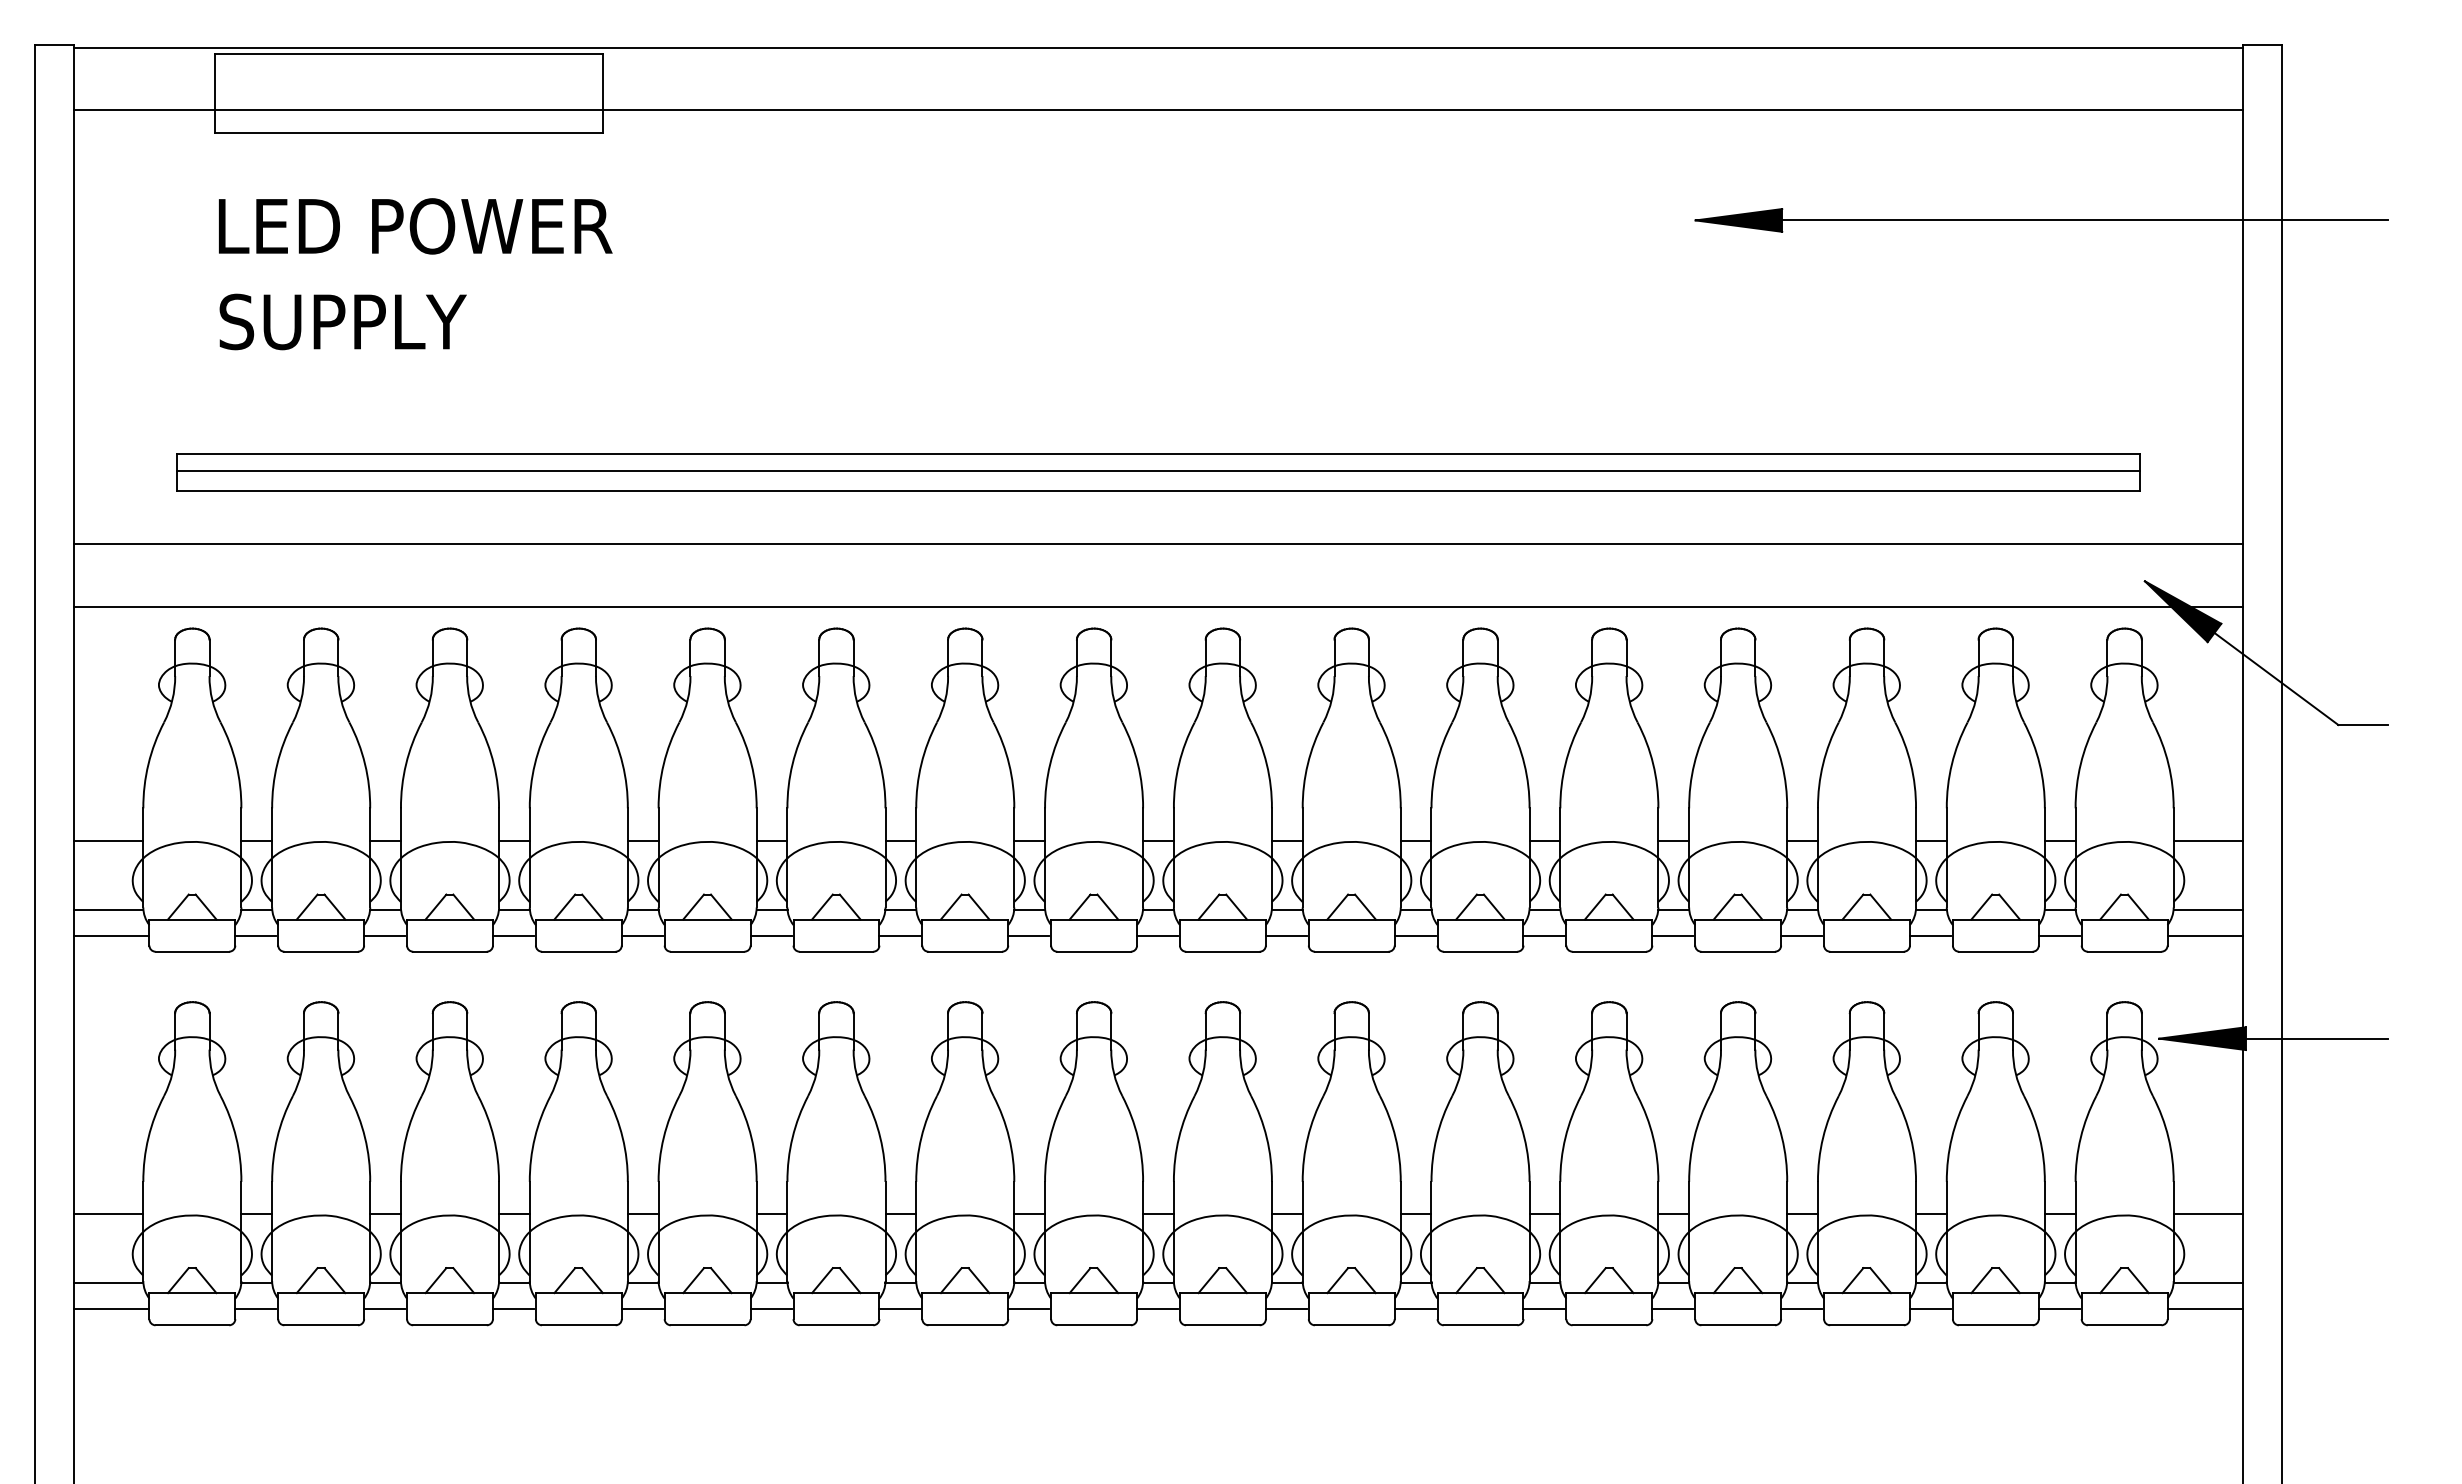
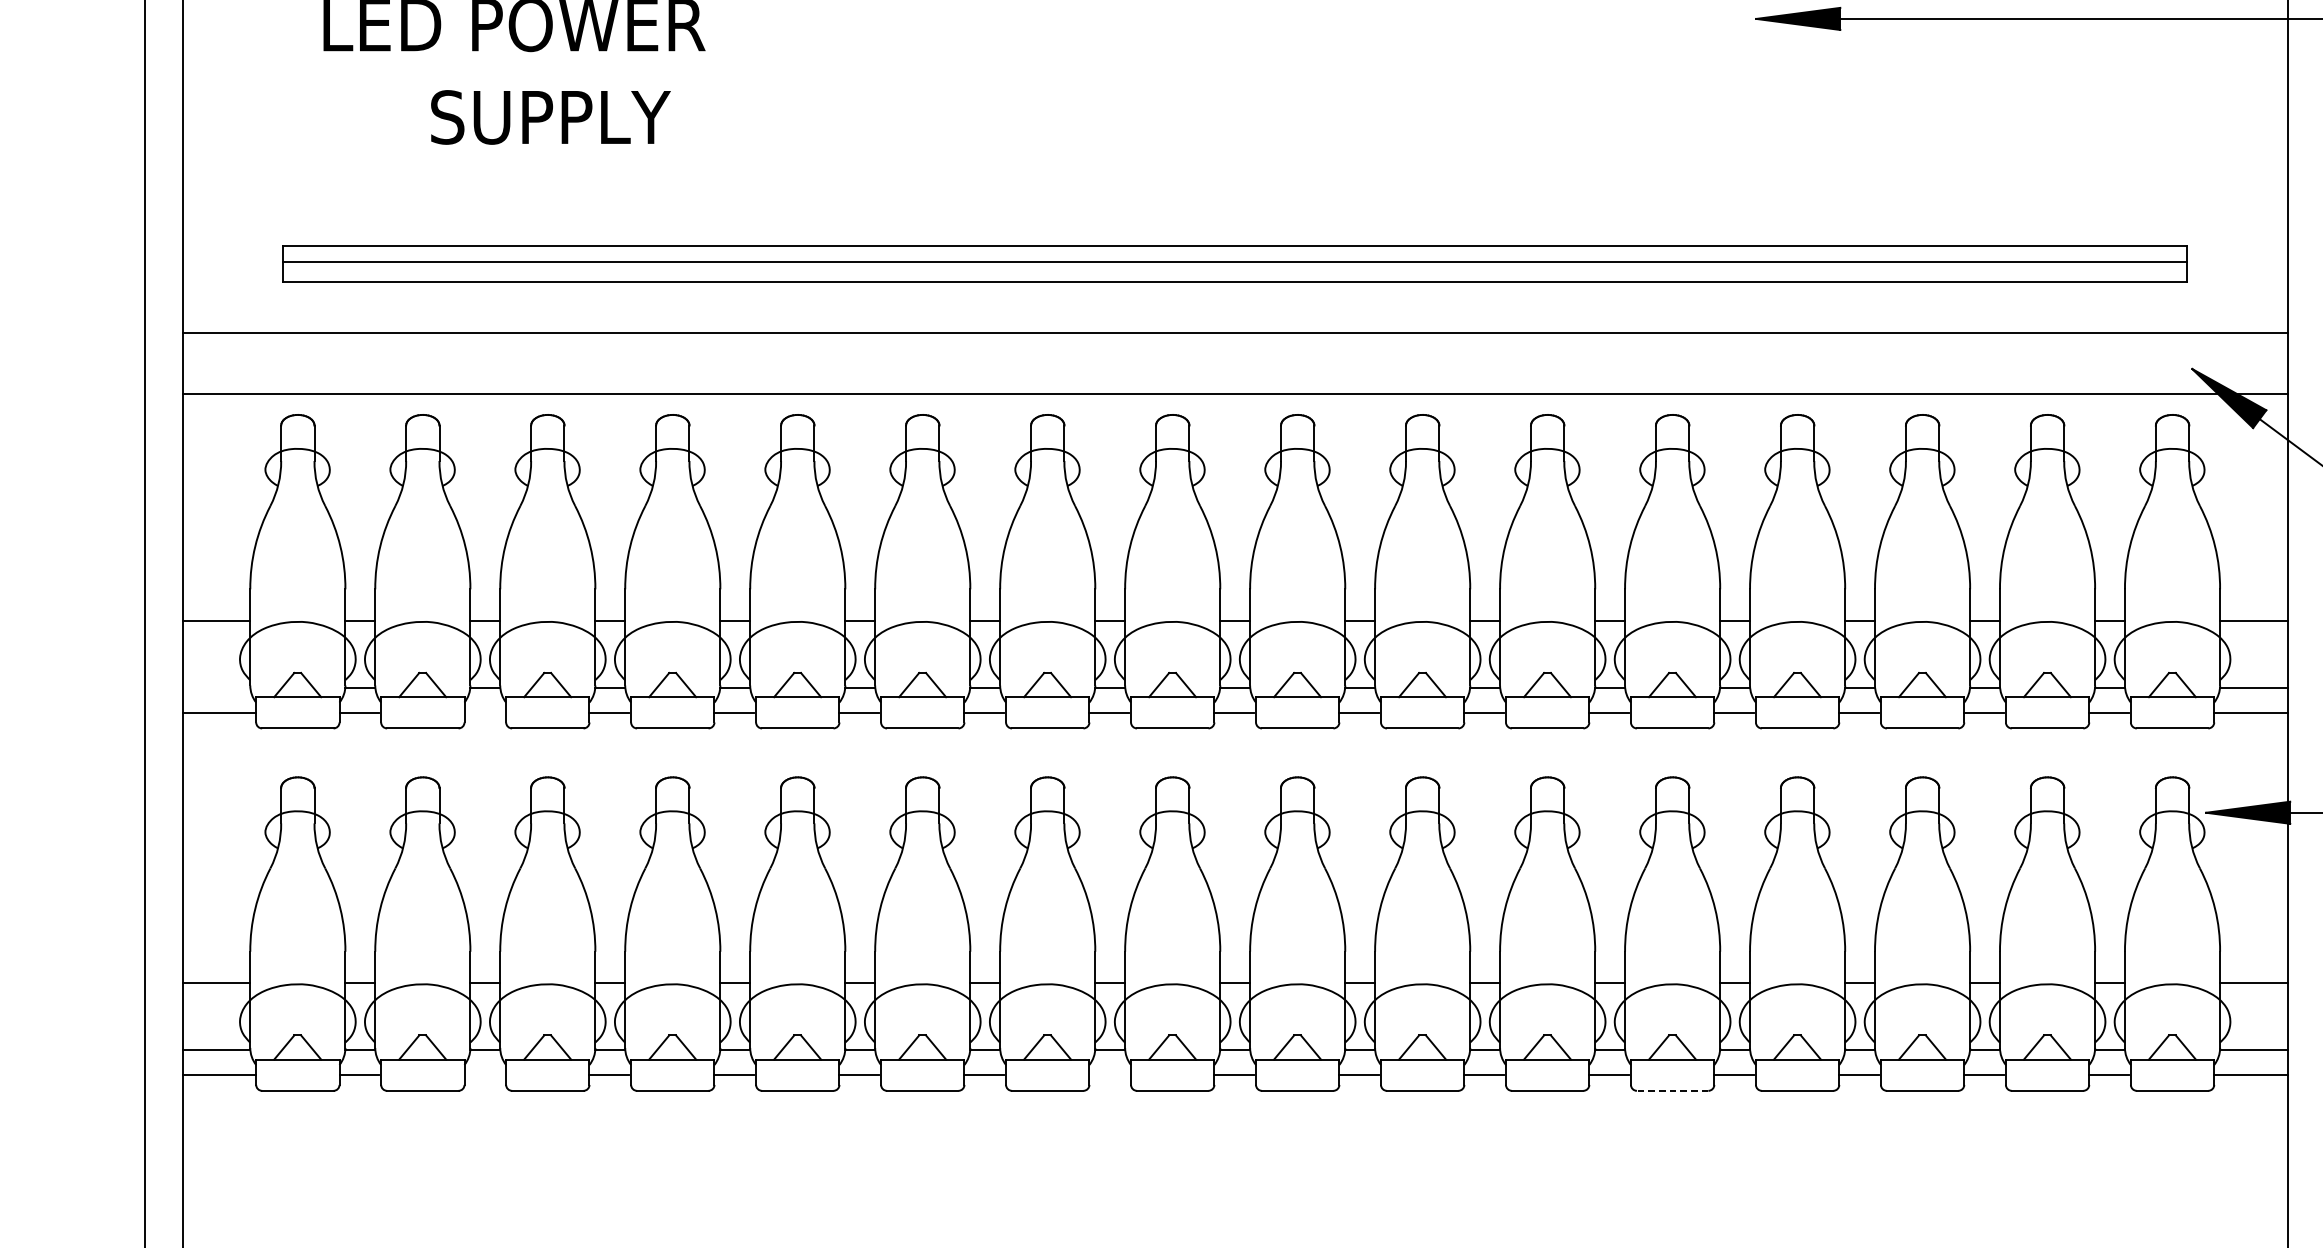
text: (342, 321) -> (550, 116), moved
line: (108, 909) -> (216, 687), removed
line: (384, 935) -> (484, 712), removed
line: (384, 1309) -> (484, 1075), removed
line: (1028, 1309) -> (1109, 1075), removed
line: (1609, 1325) -> (1672, 1091), solid -> dashed

